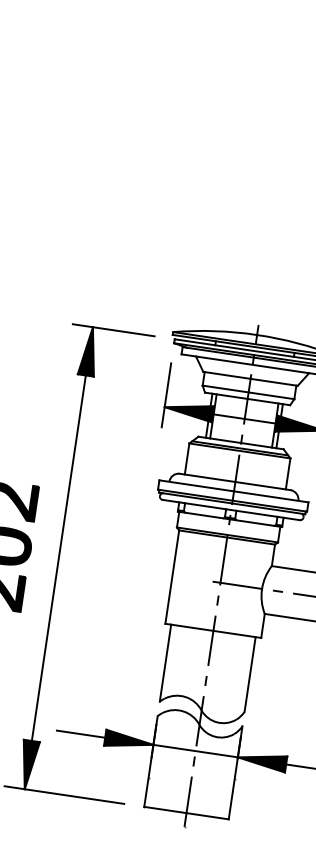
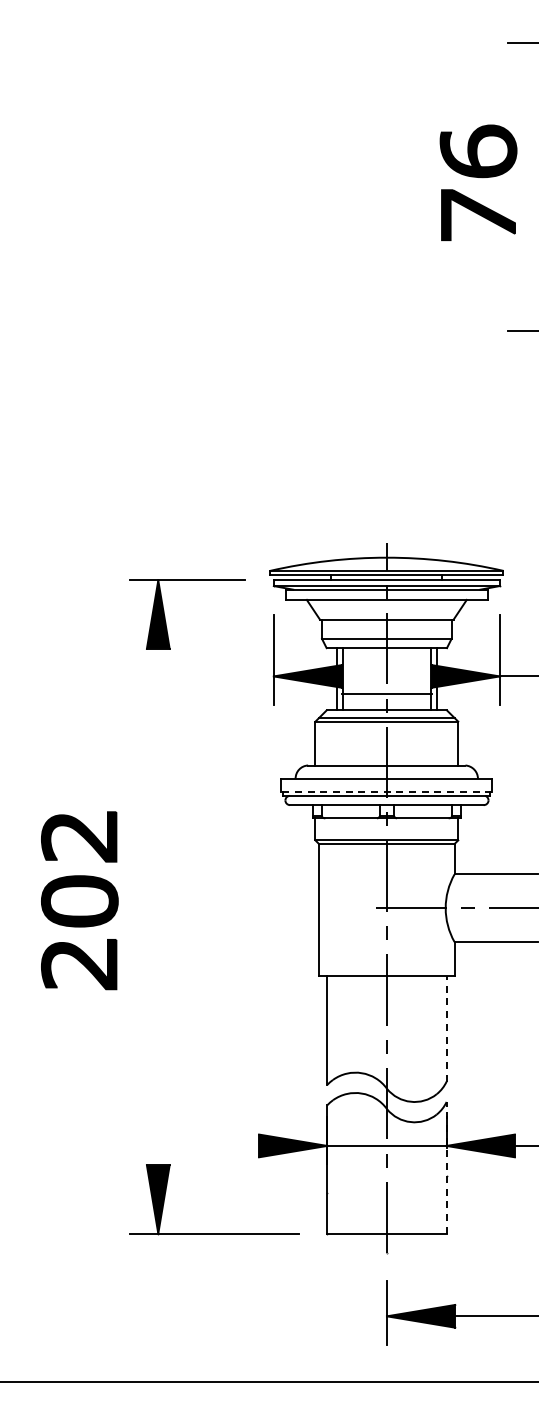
line: (244, 418) -> (386, 694), moved
line: (232, 500) -> (386, 791), solid -> dashed
line: (59, 557) -> (158, 906), removed
line: (250, 674) -> (446, 1028), solid -> dashed
line: (80, 733) -> (224, 1145), removed
line: (235, 772) -> (446, 1167), solid -> dashed

